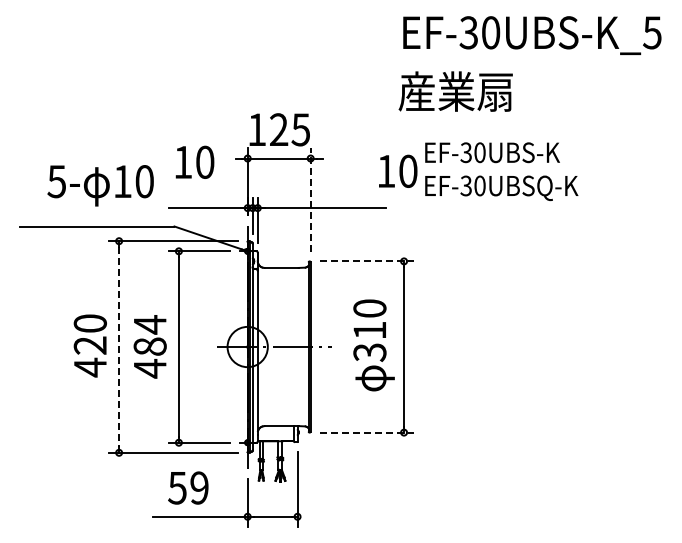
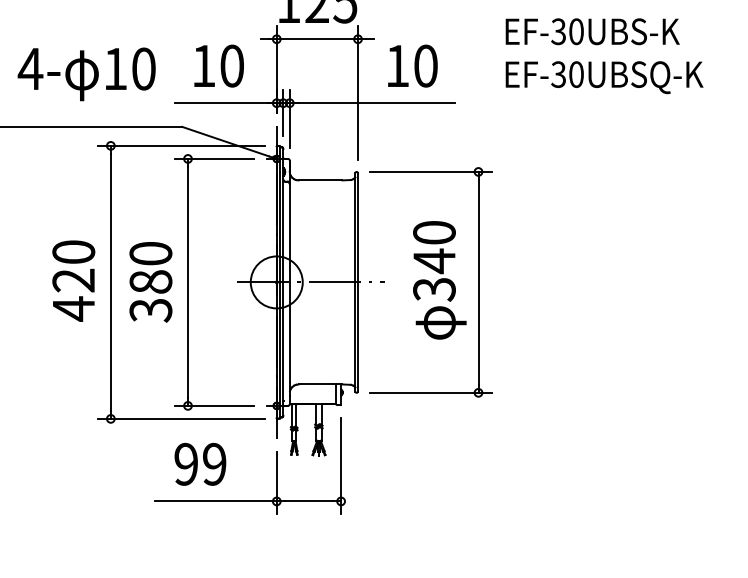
text: (194, 161) -> (218, 64), moved
text: (398, 170) -> (413, 64), moved
text: (56, 181) -> (30, 68), 5- -> 4-
line: (310, 200) -> (357, 93), dashed -> solid
line: (367, 261) -> (431, 172), dashed -> solid
text: (369, 330) -> (433, 261), 310 -> 340
text: (149, 346) -> (150, 281), 484 -> 380
line: (119, 347) -> (111, 283), dashed -> solid
line: (367, 432) -> (431, 392), dashed -> solid
text: (177, 487) -> (186, 463), 59 -> 99

